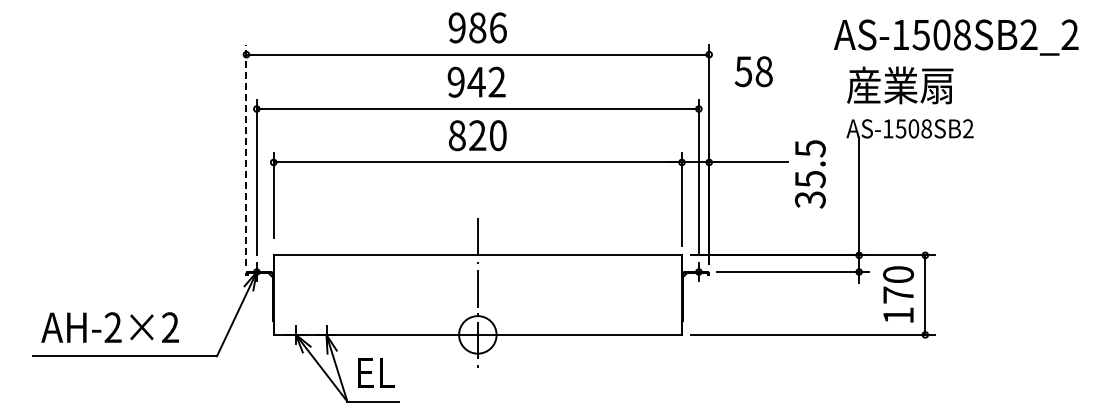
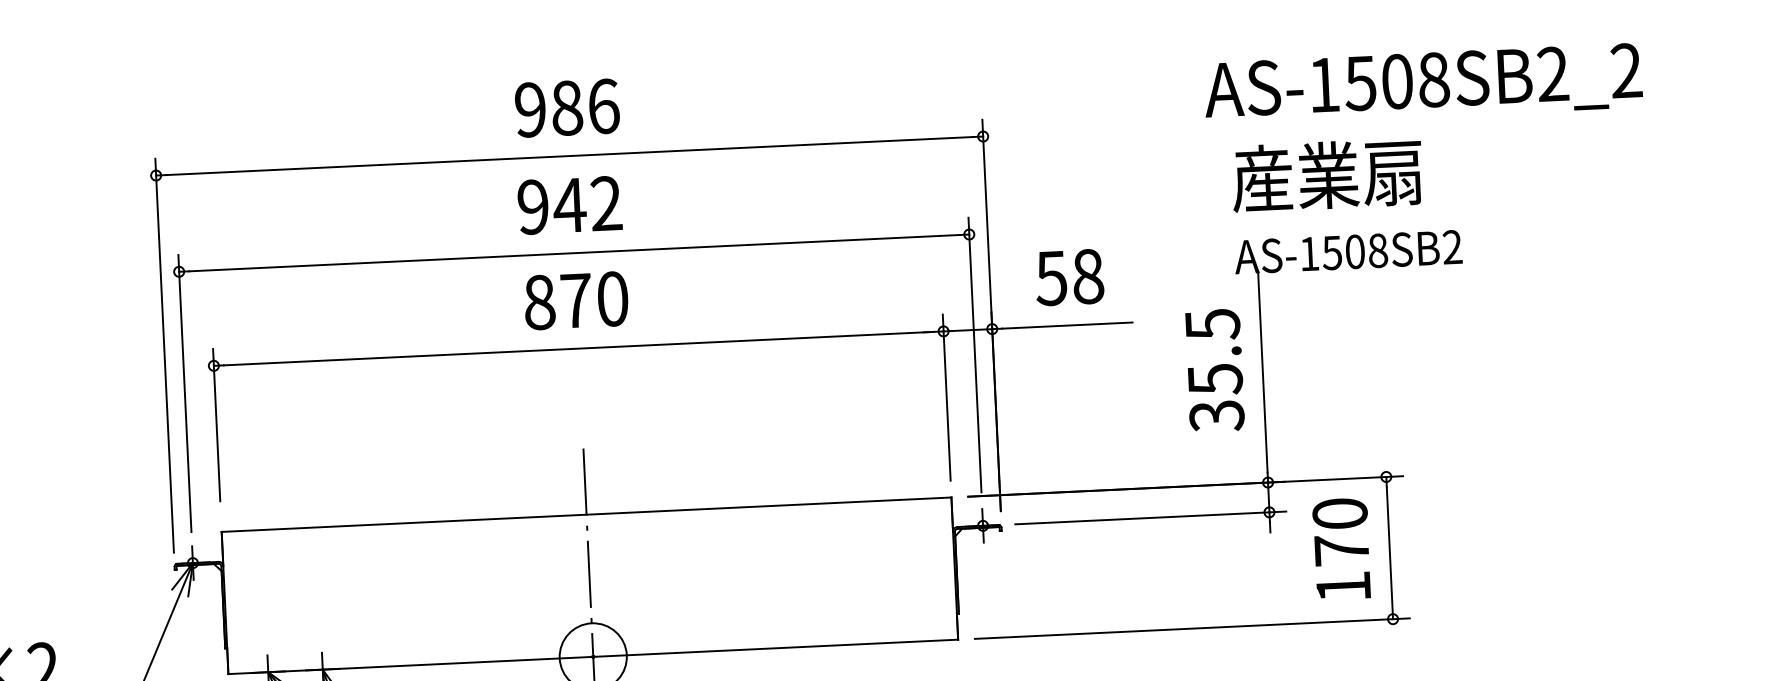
text: (753, 71) -> (1069, 277), moved
text: (477, 135) -> (575, 300), 820 -> 870
line: (246, 155) -> (164, 355), dashed -> solid
text: (809, 174) -> (1213, 370), moved

